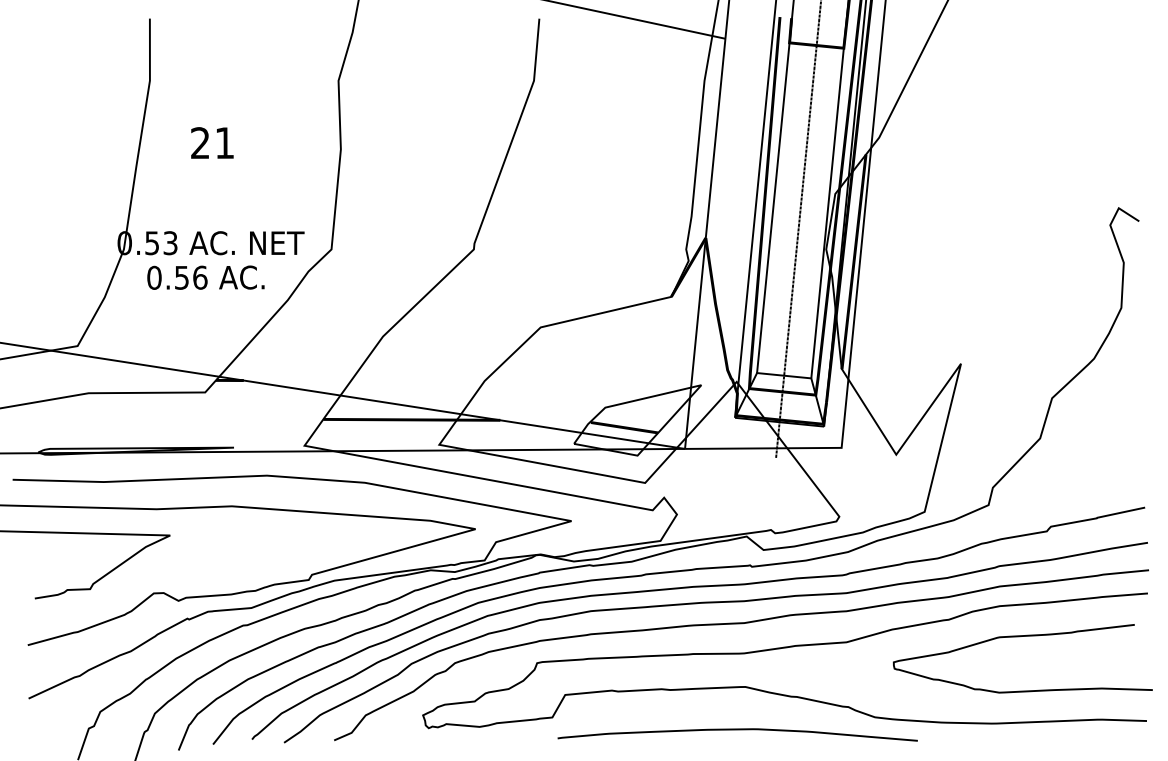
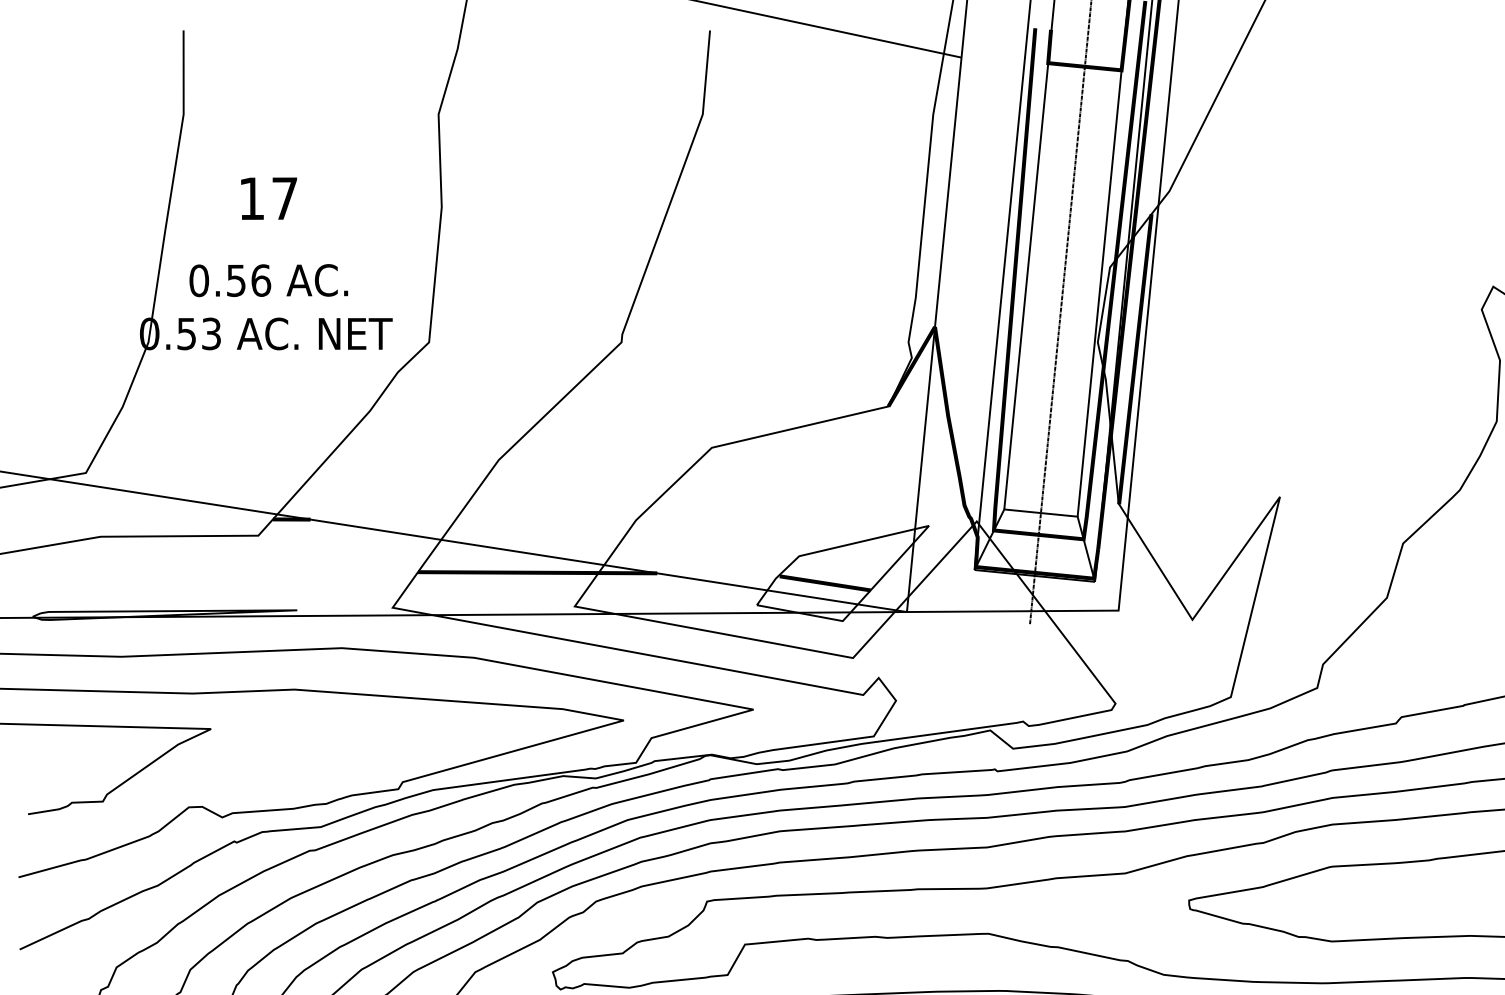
text: (212, 142) -> (268, 197), 21 -> 17
text: (205, 277) -> (268, 280), moved

